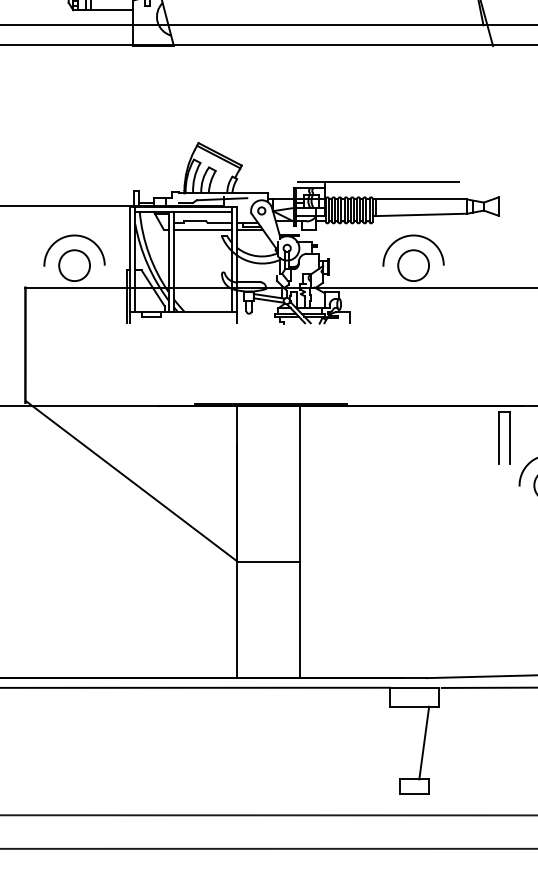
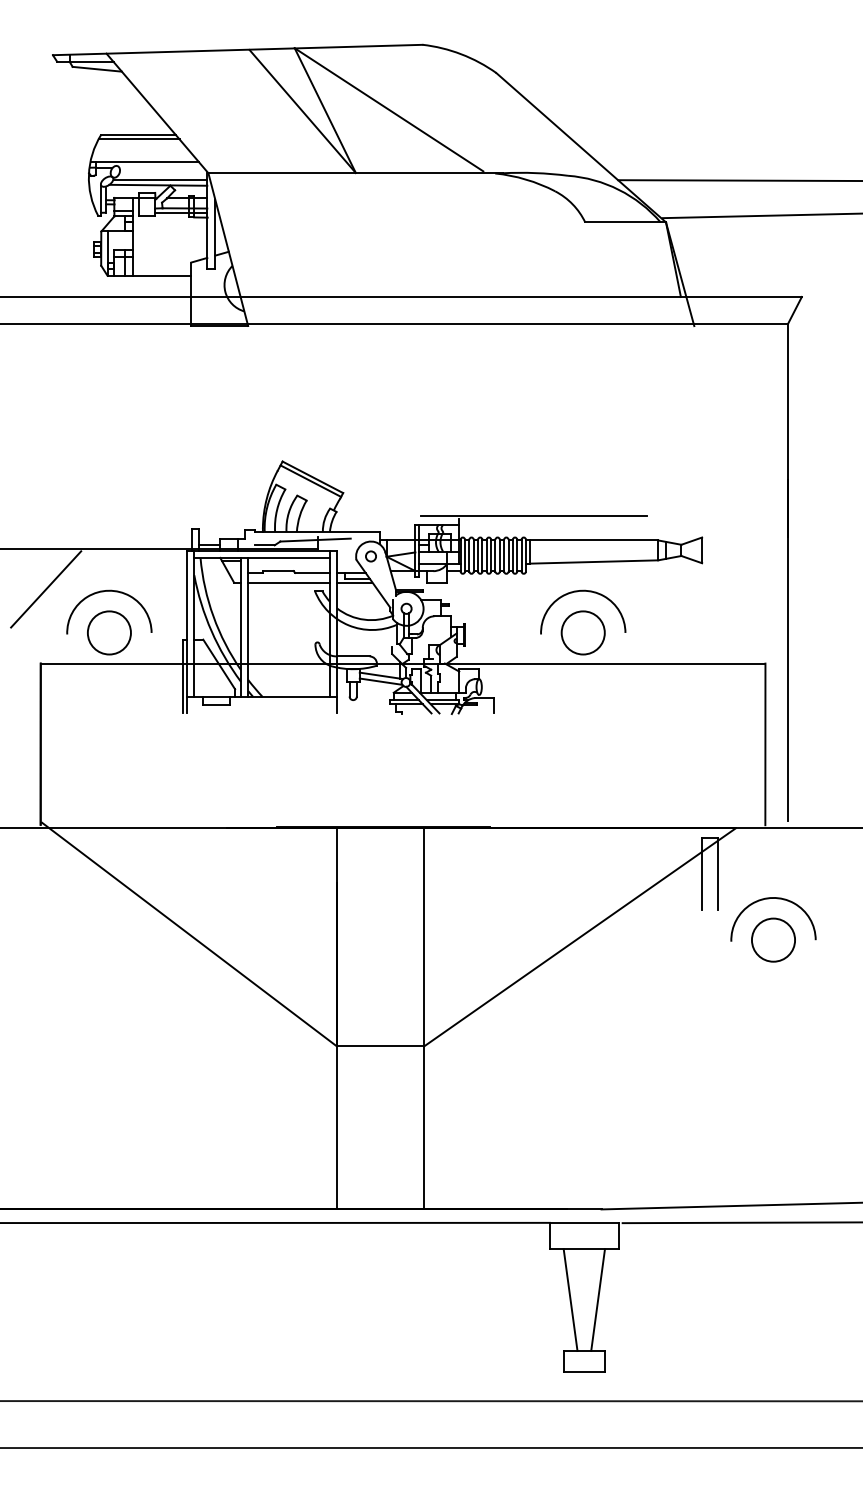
line: (29, 234) -> (46, 589), added
line: (410, 483) -> (579, 937), added
line: (404, 742) -> (570, 1299), added

